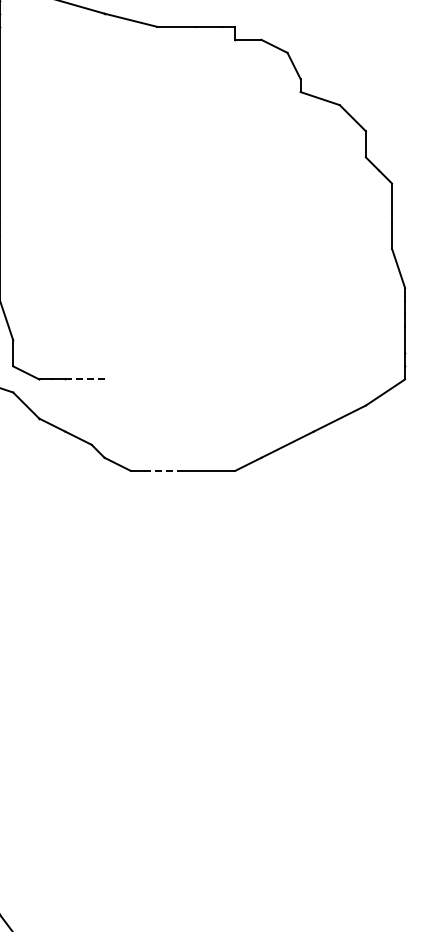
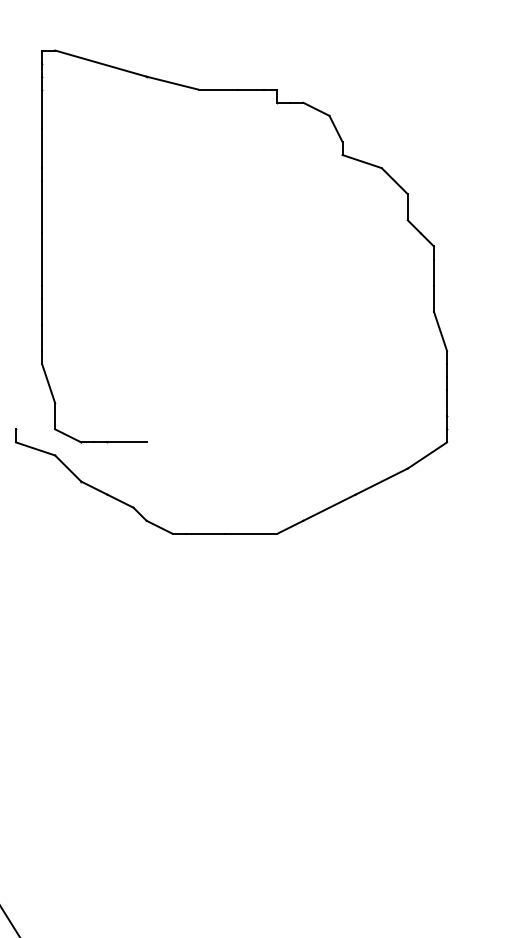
line: (85, 379) -> (127, 442), dashed -> solid
line: (163, 470) -> (205, 533), dashed -> solid

